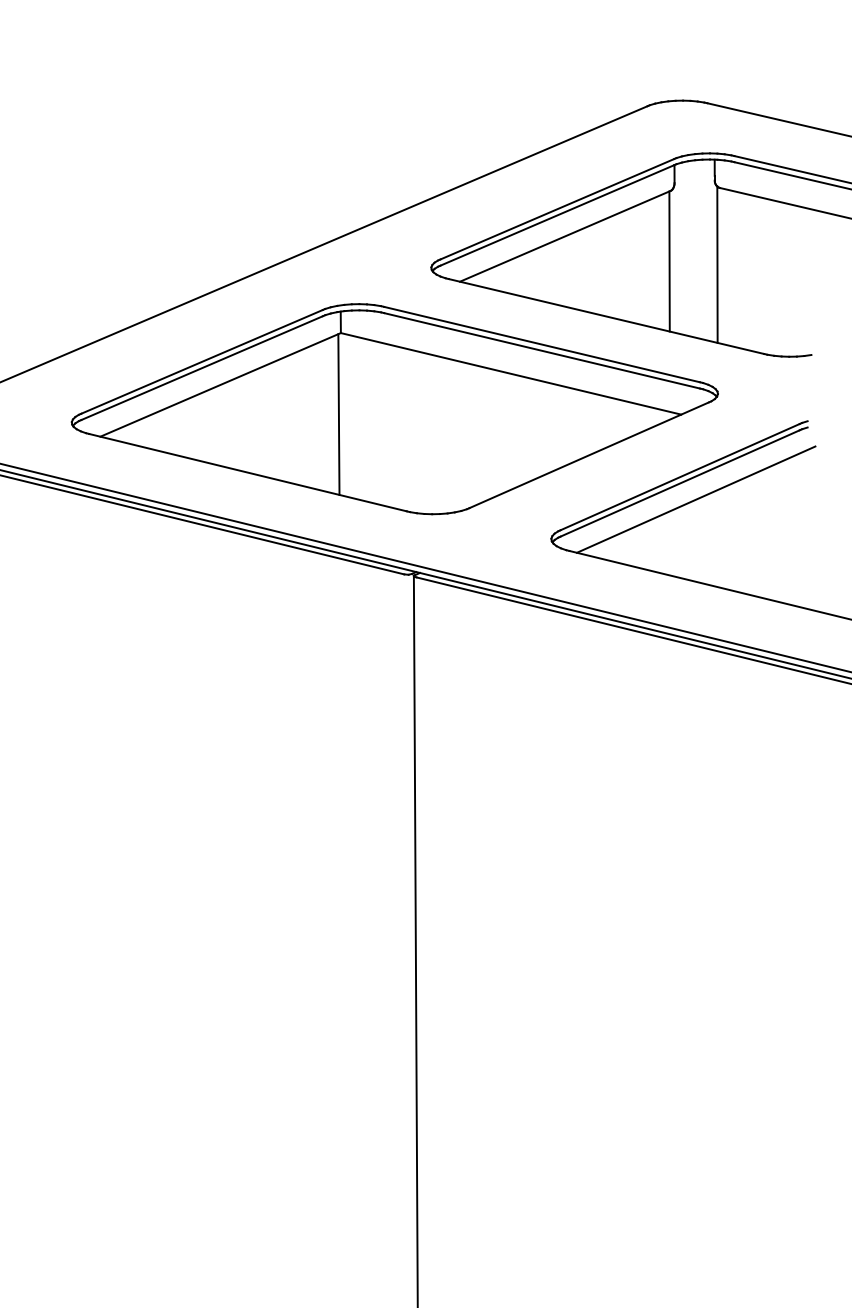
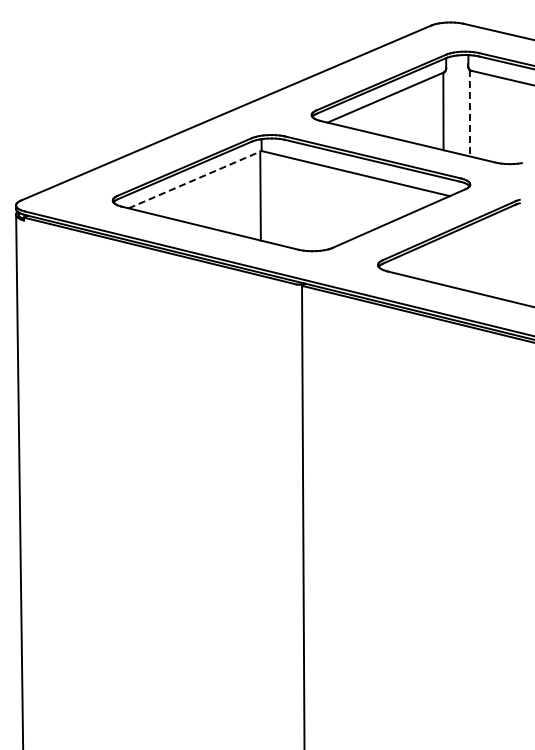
line: (716, 265) -> (469, 113), solid -> dashed
line: (221, 384) -> (195, 179), solid -> dashed
line: (696, 498) -> (458, 242), removed

